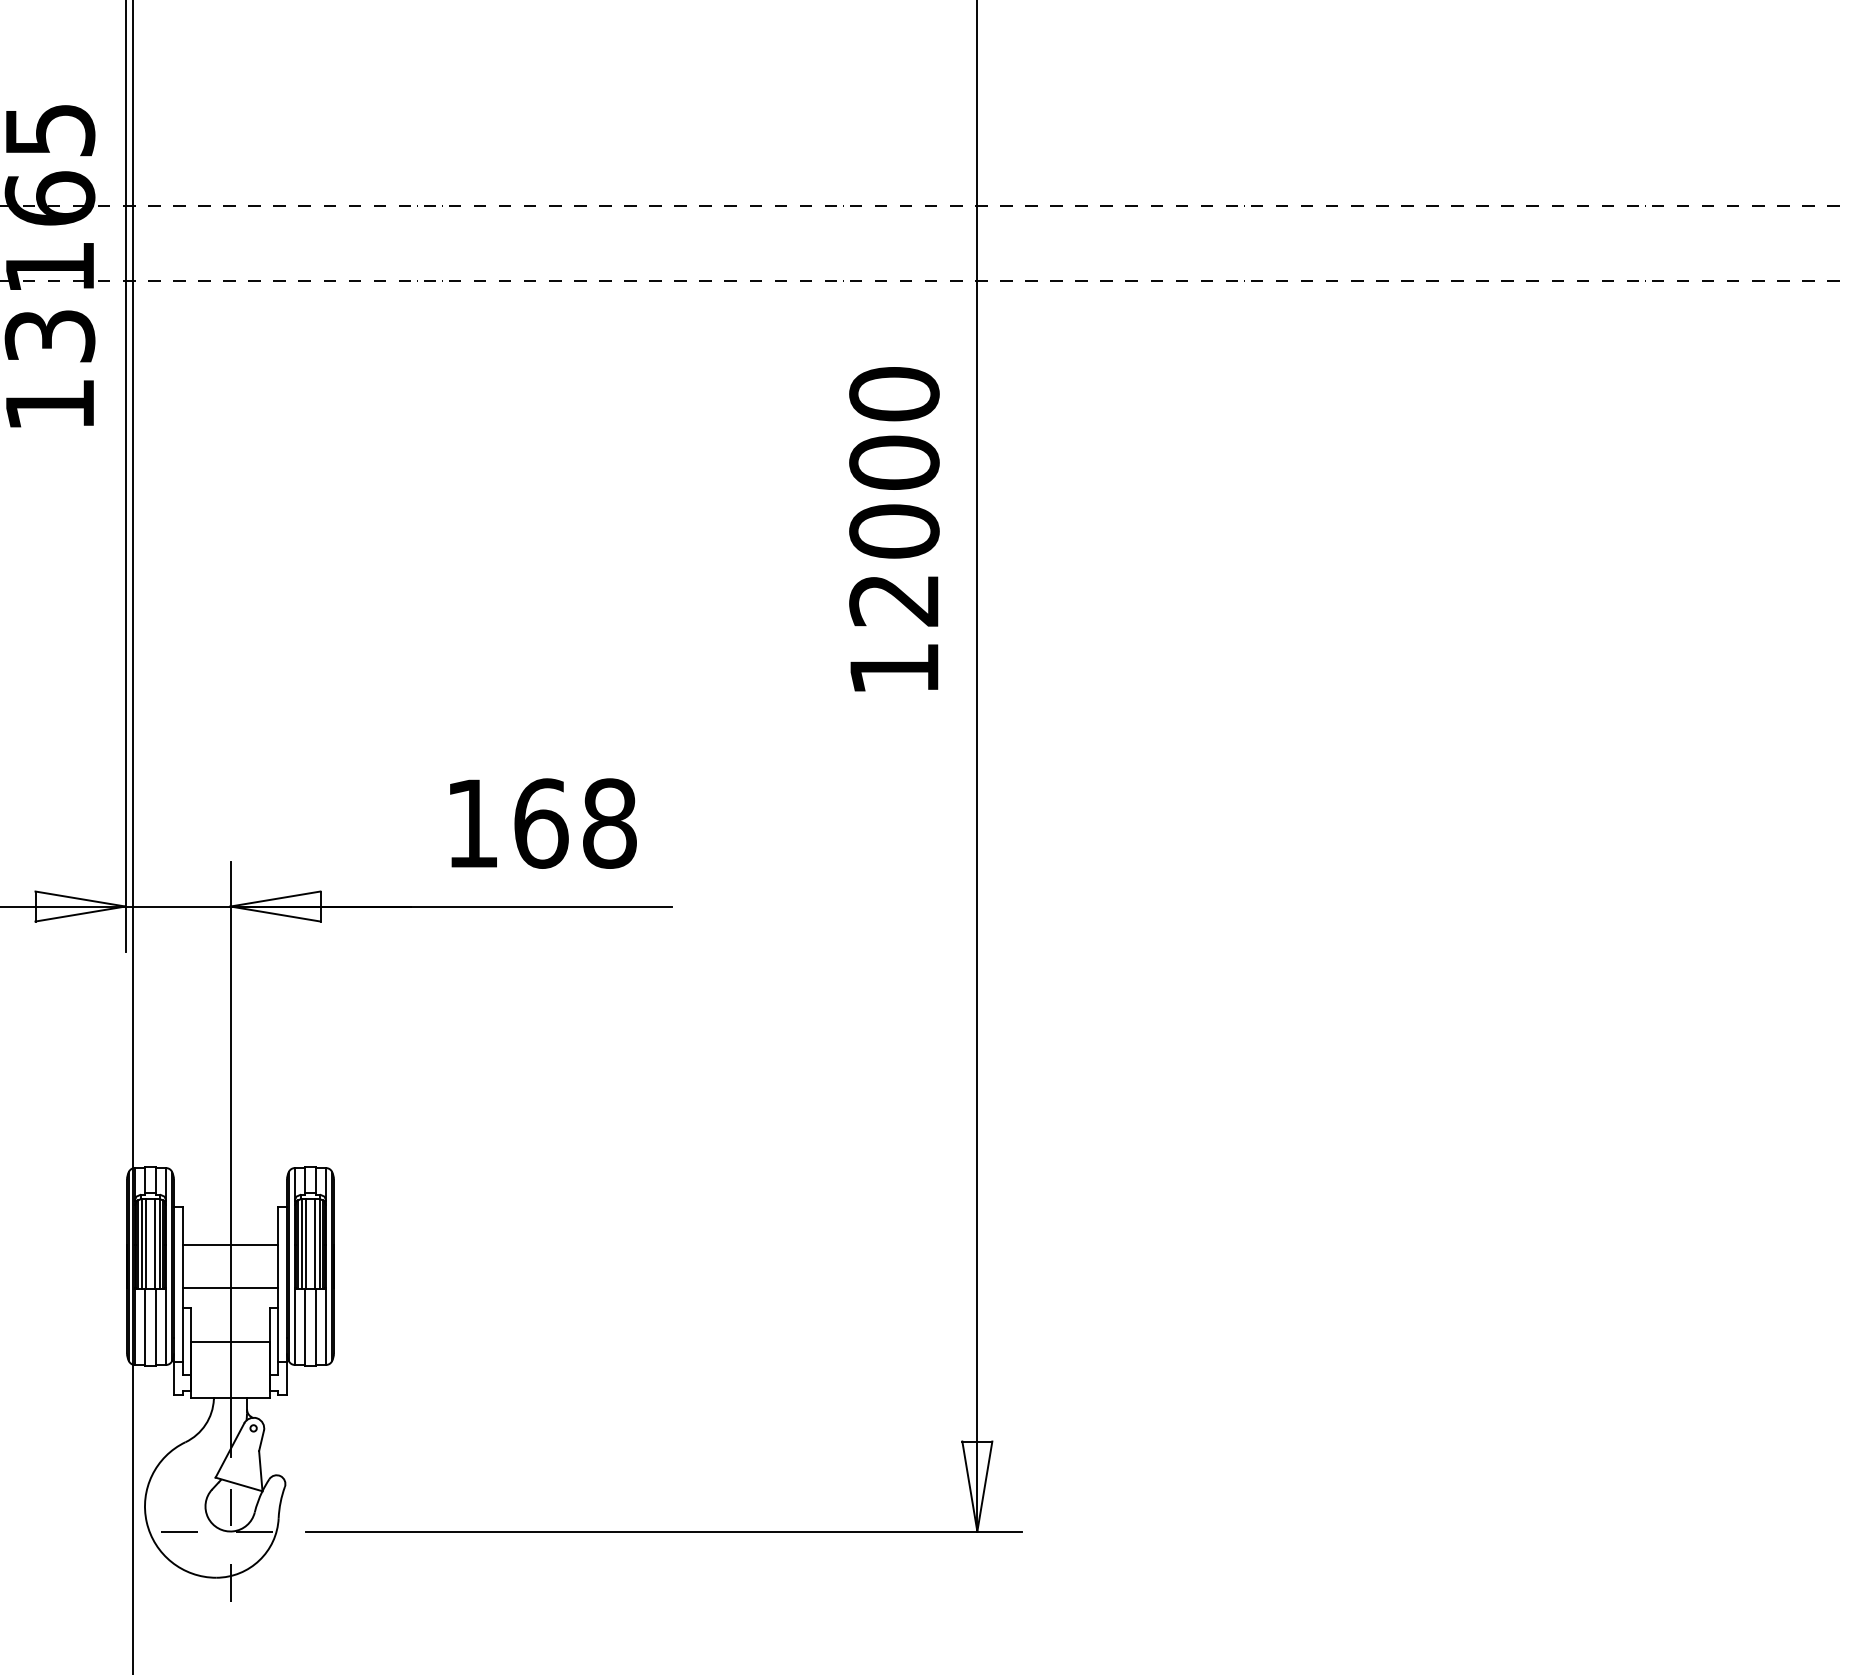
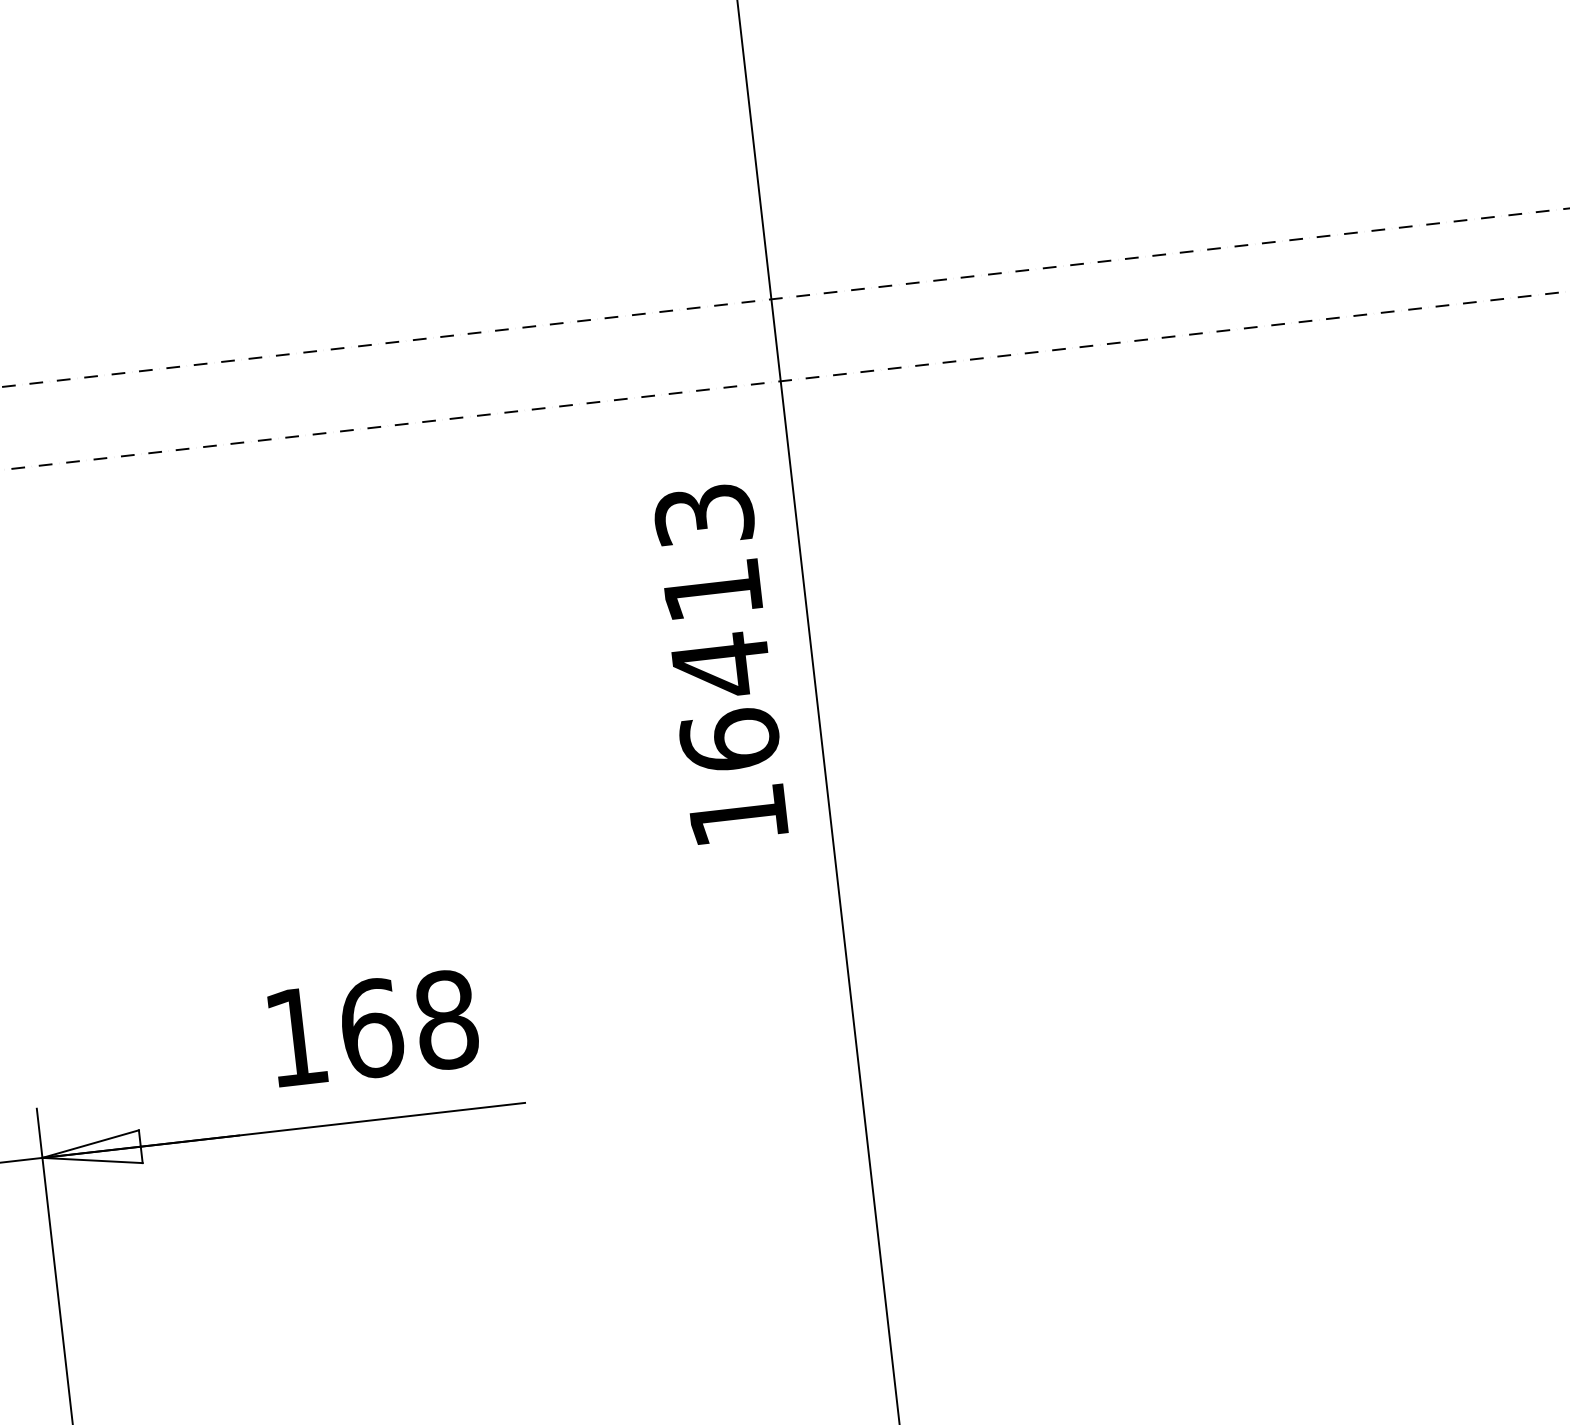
text: (894, 496) -> (717, 627), 12000 -> 16413

